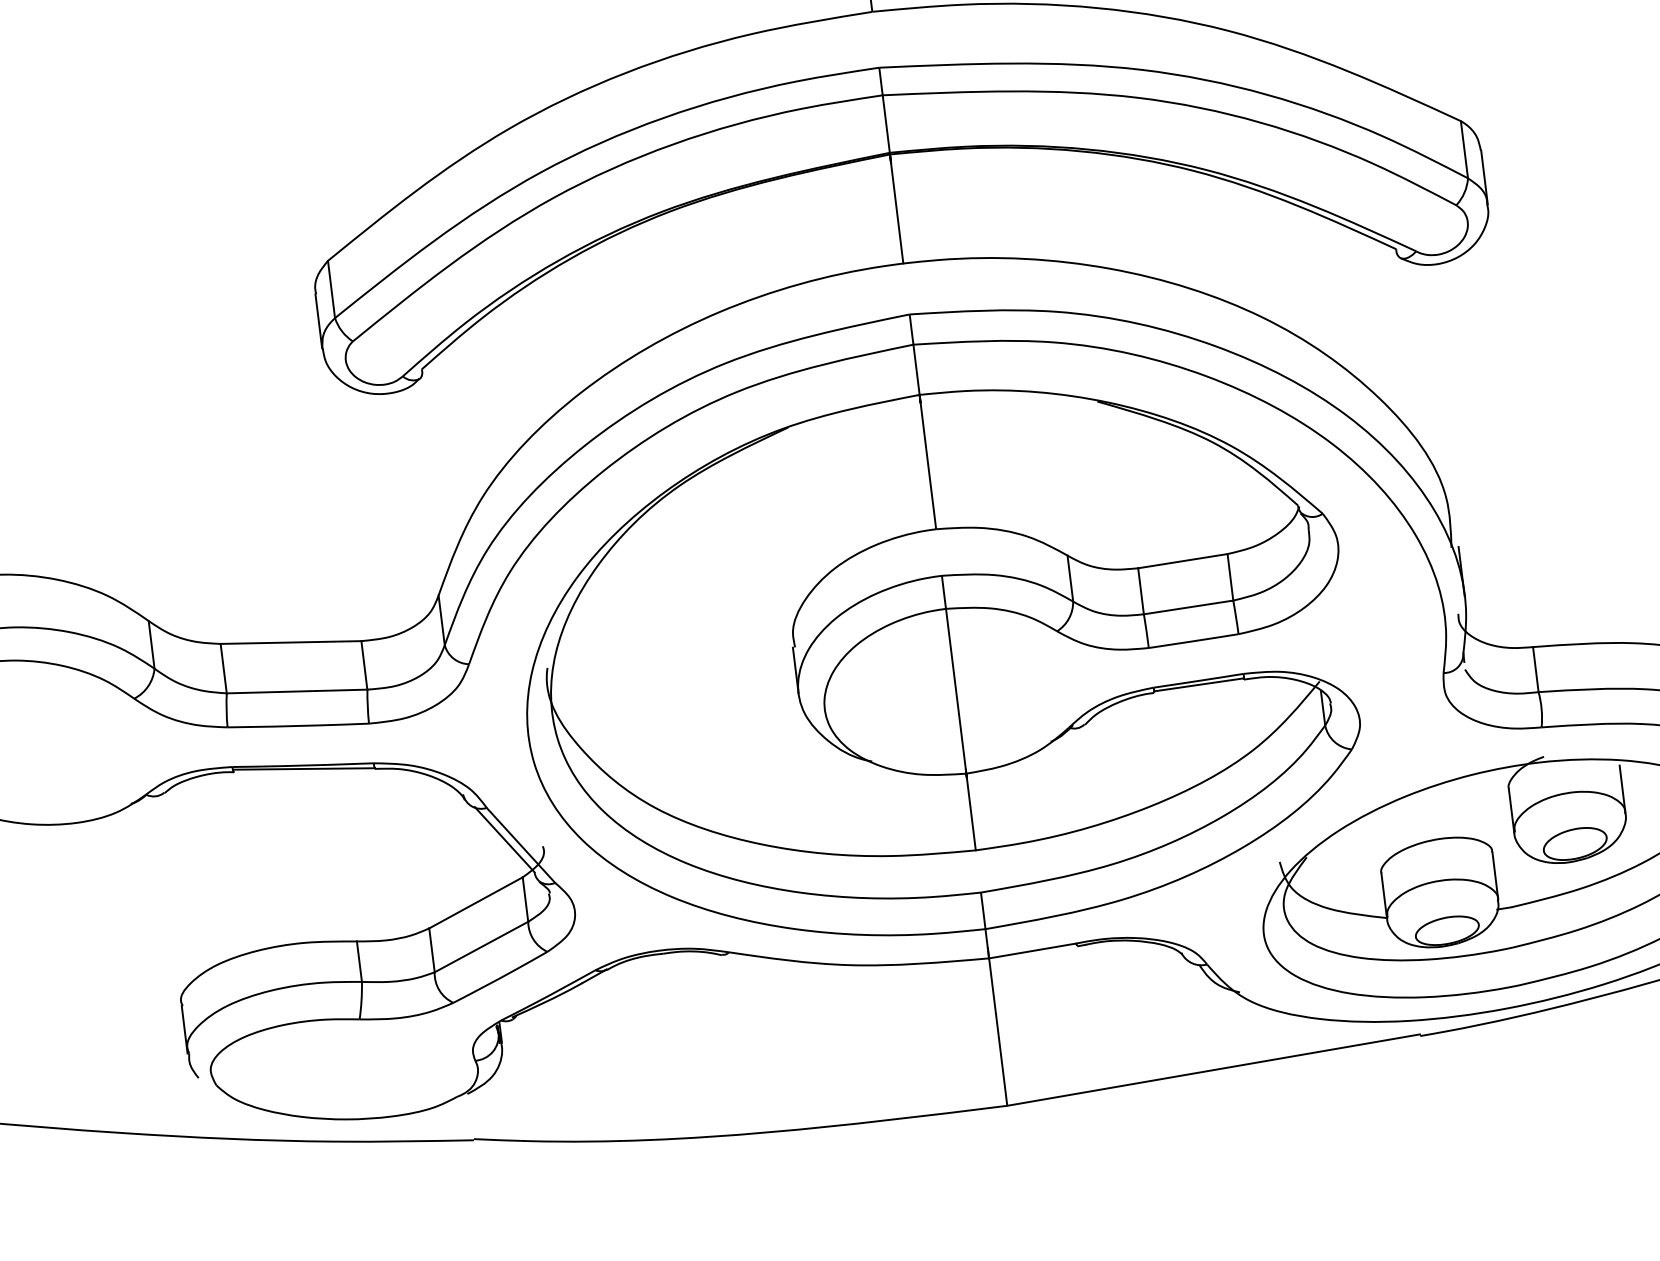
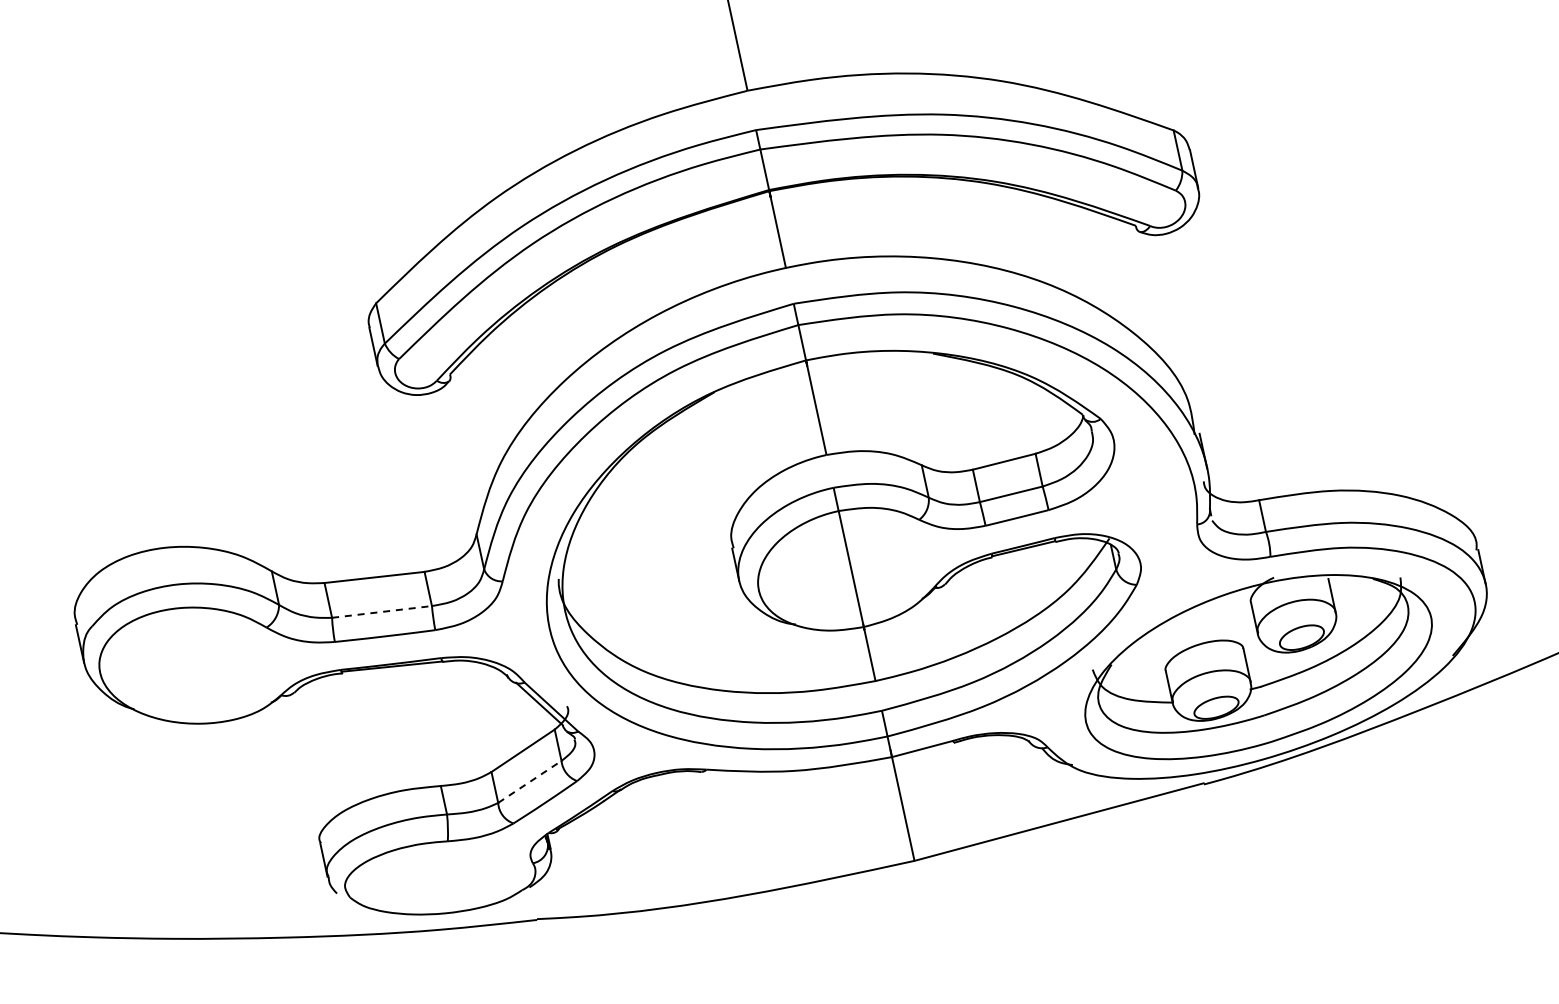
line: (297, 690) -> (382, 611), solid -> dashed
line: (481, 946) -> (529, 781), solid -> dashed

